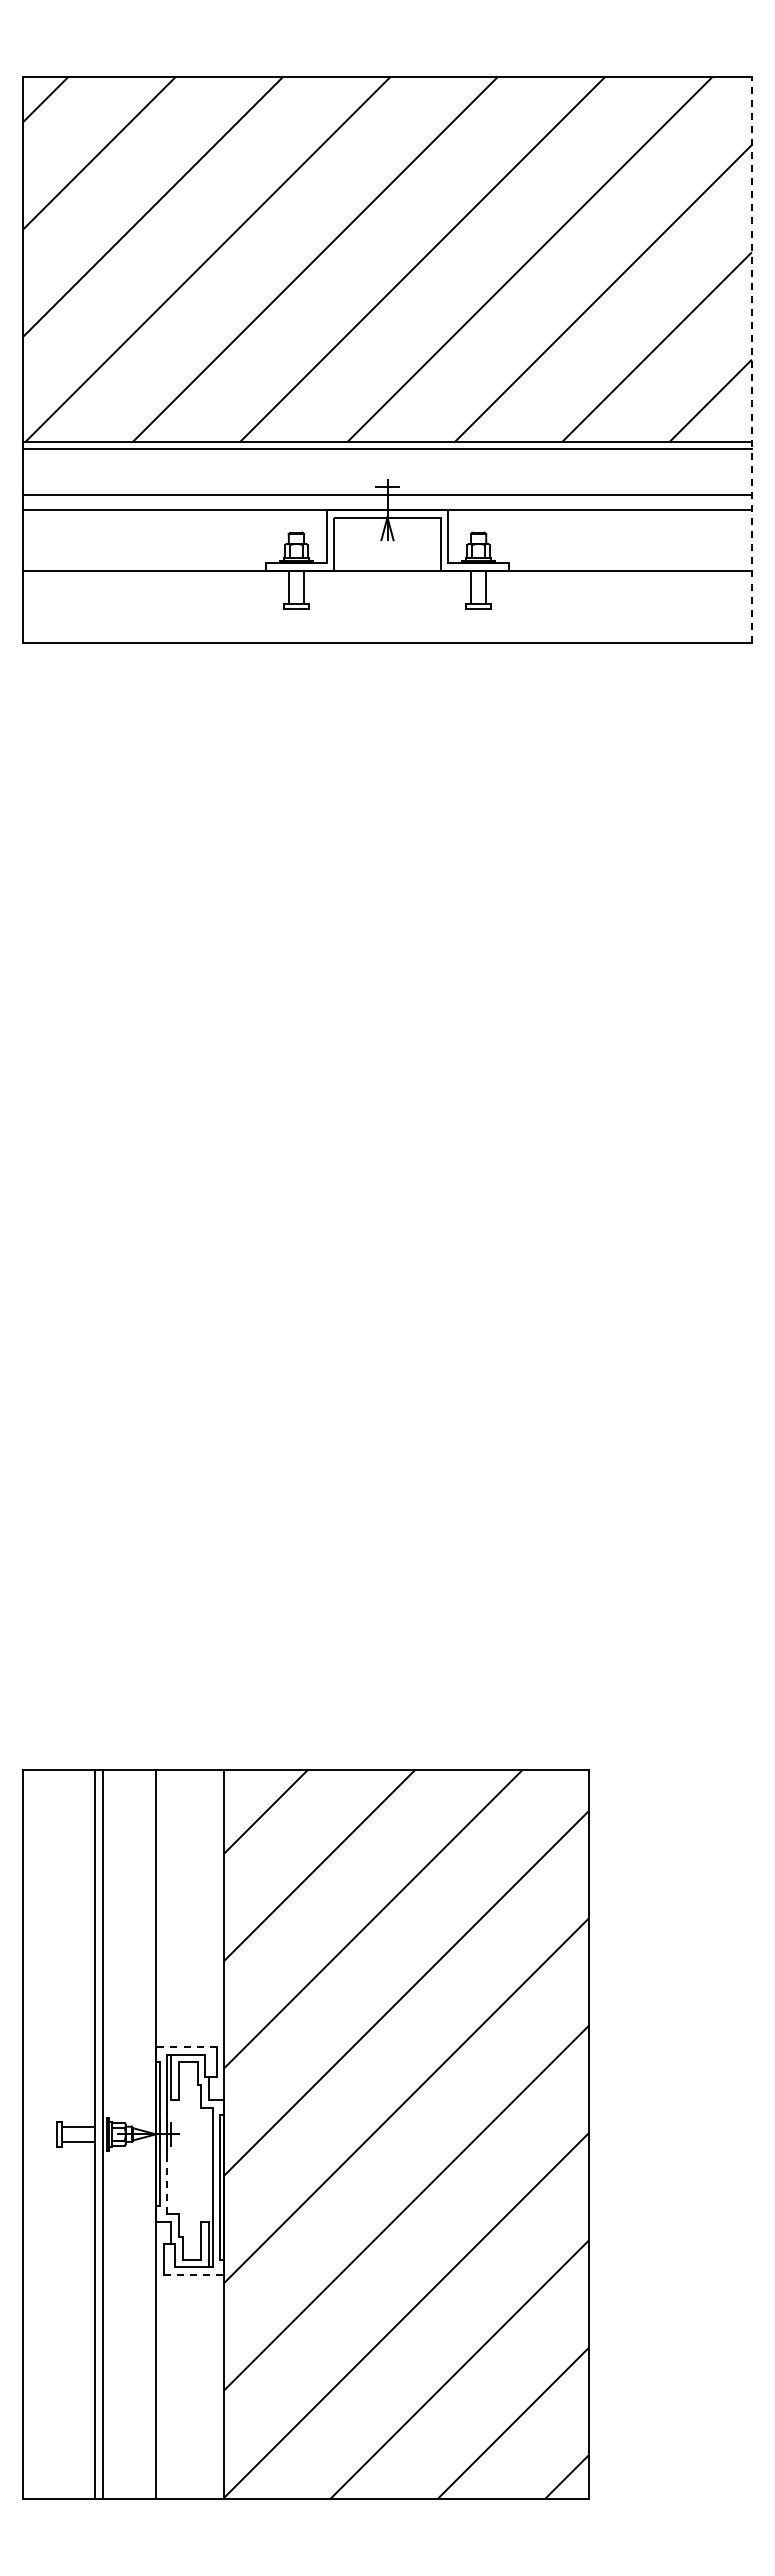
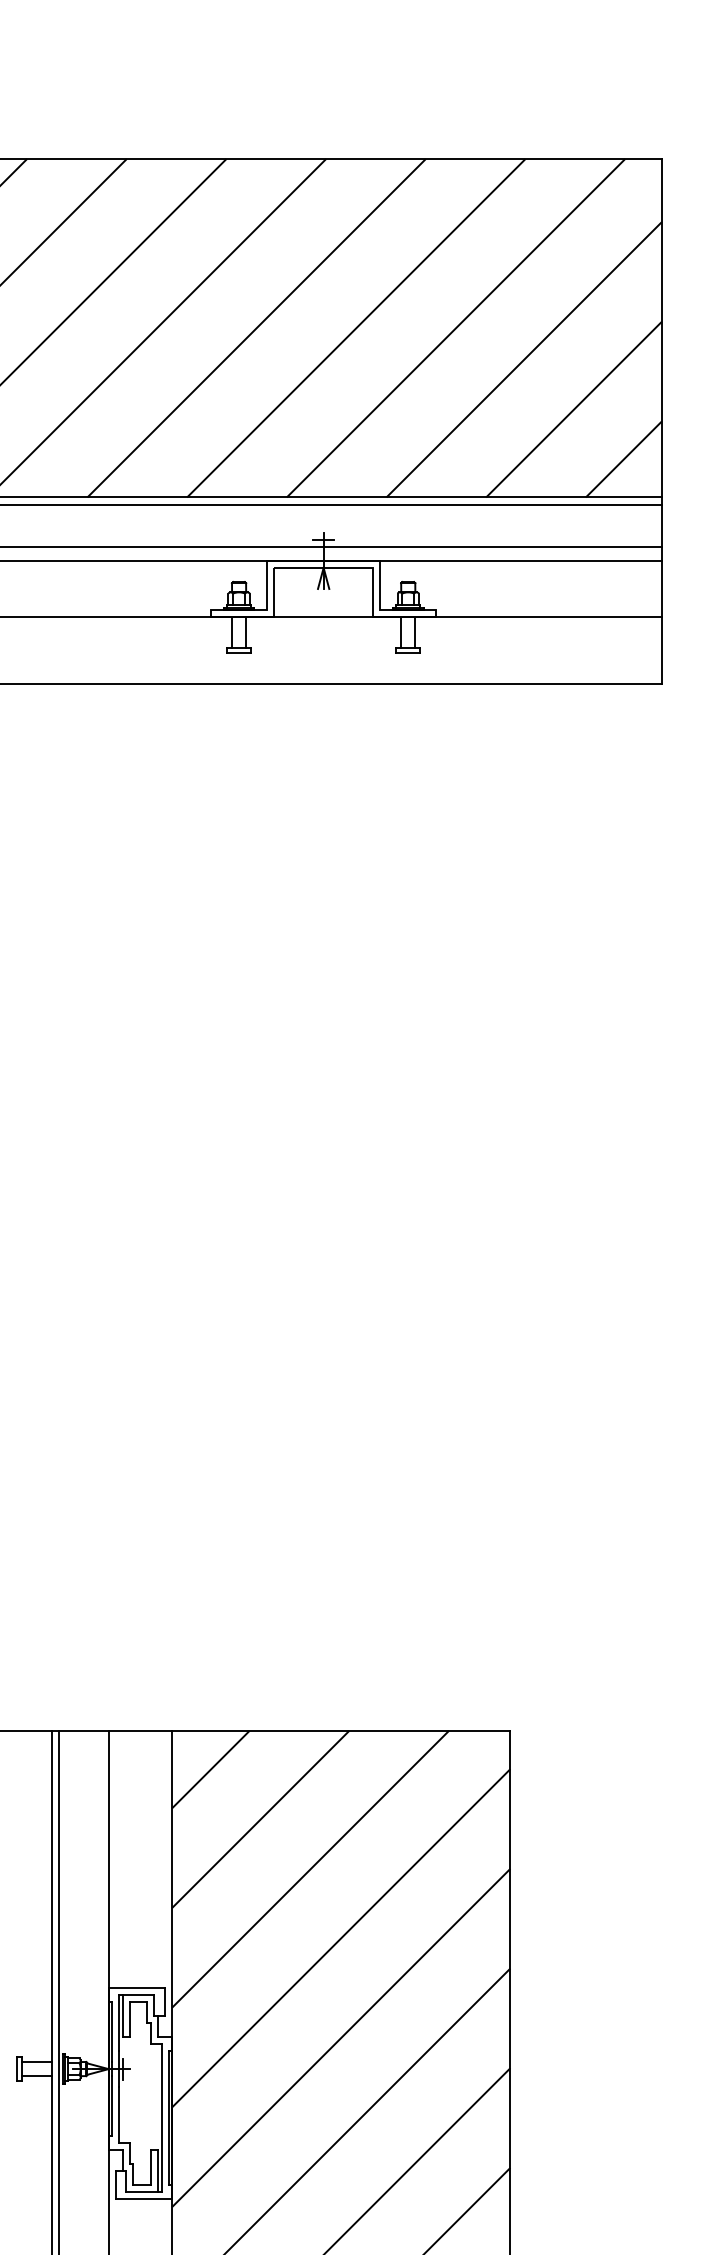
line: (751, 360) -> (661, 422), dashed -> solid
line: (185, 2047) -> (136, 1988), dashed -> solid
line: (167, 2184) -> (119, 2115), dashed -> solid
line: (194, 2274) -> (144, 2199), dashed -> solid

